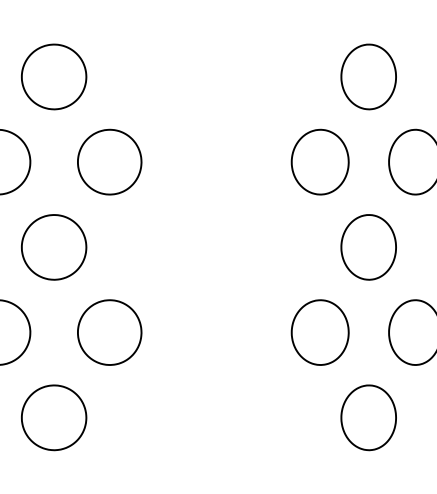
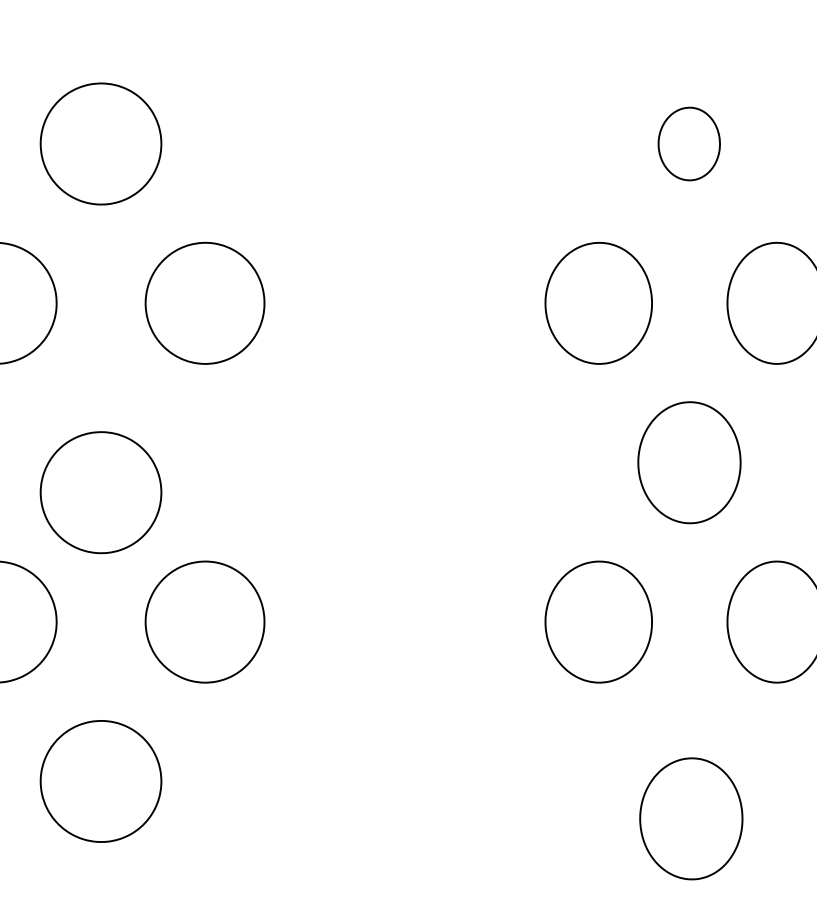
part: (368, 76) -> (689, 143), size x0.6
part: (54, 247) -> (101, 492), moved
part: (368, 417) -> (690, 818), moved

